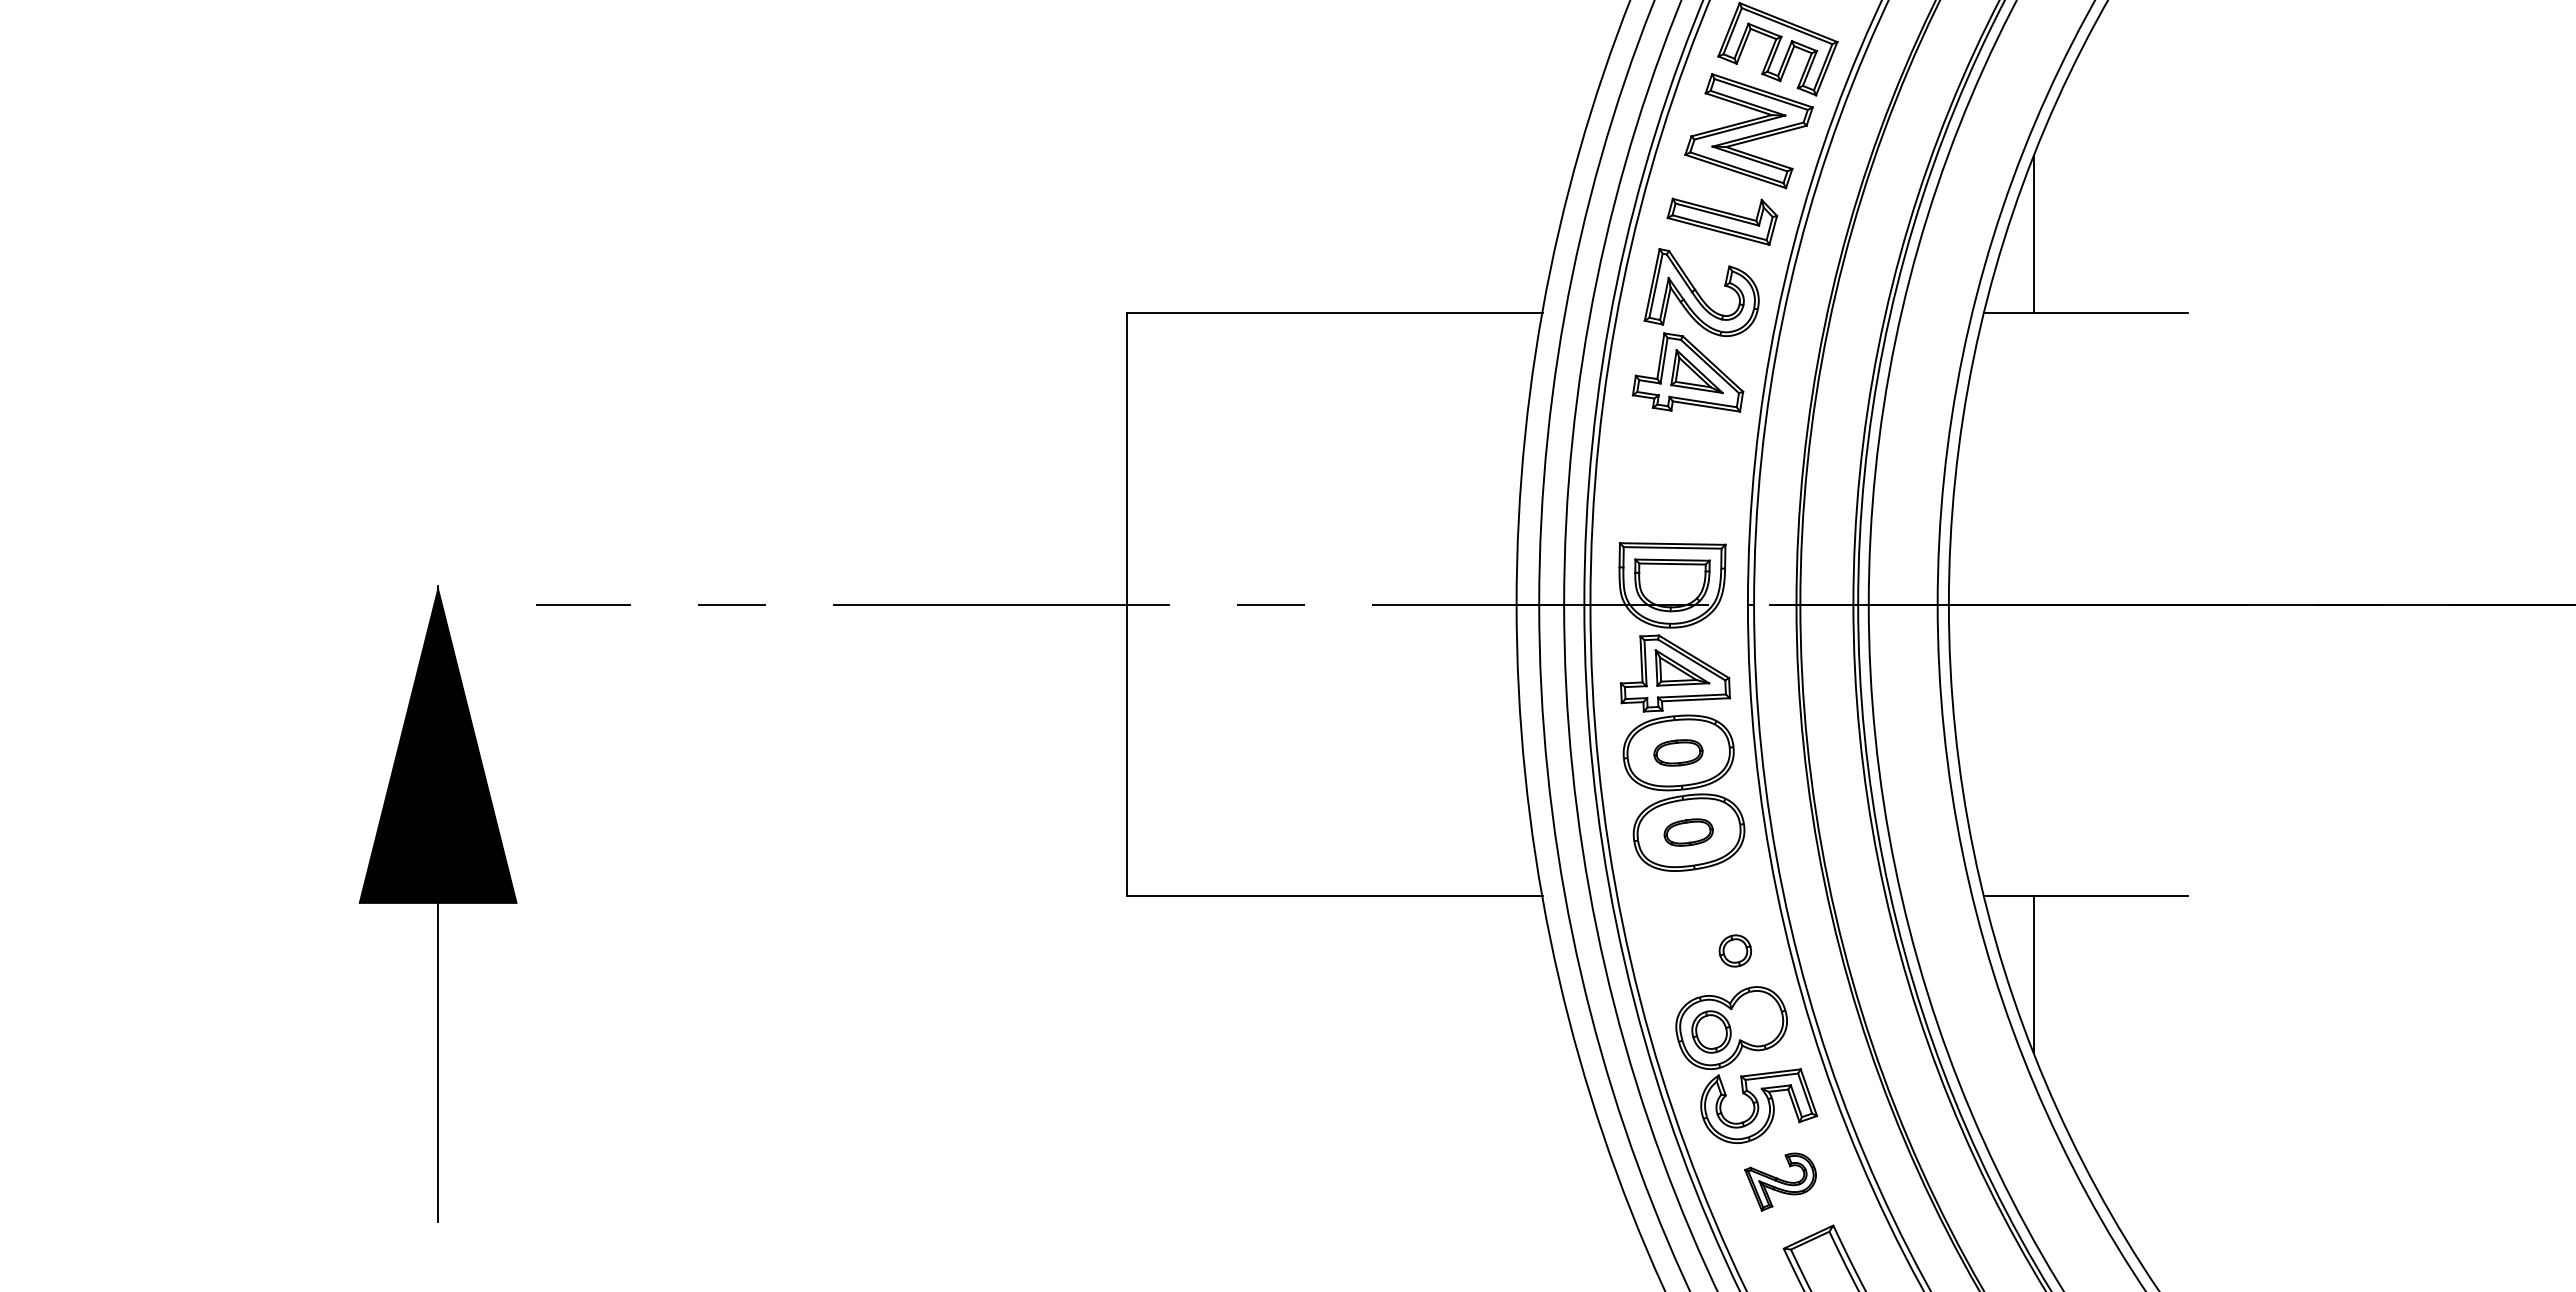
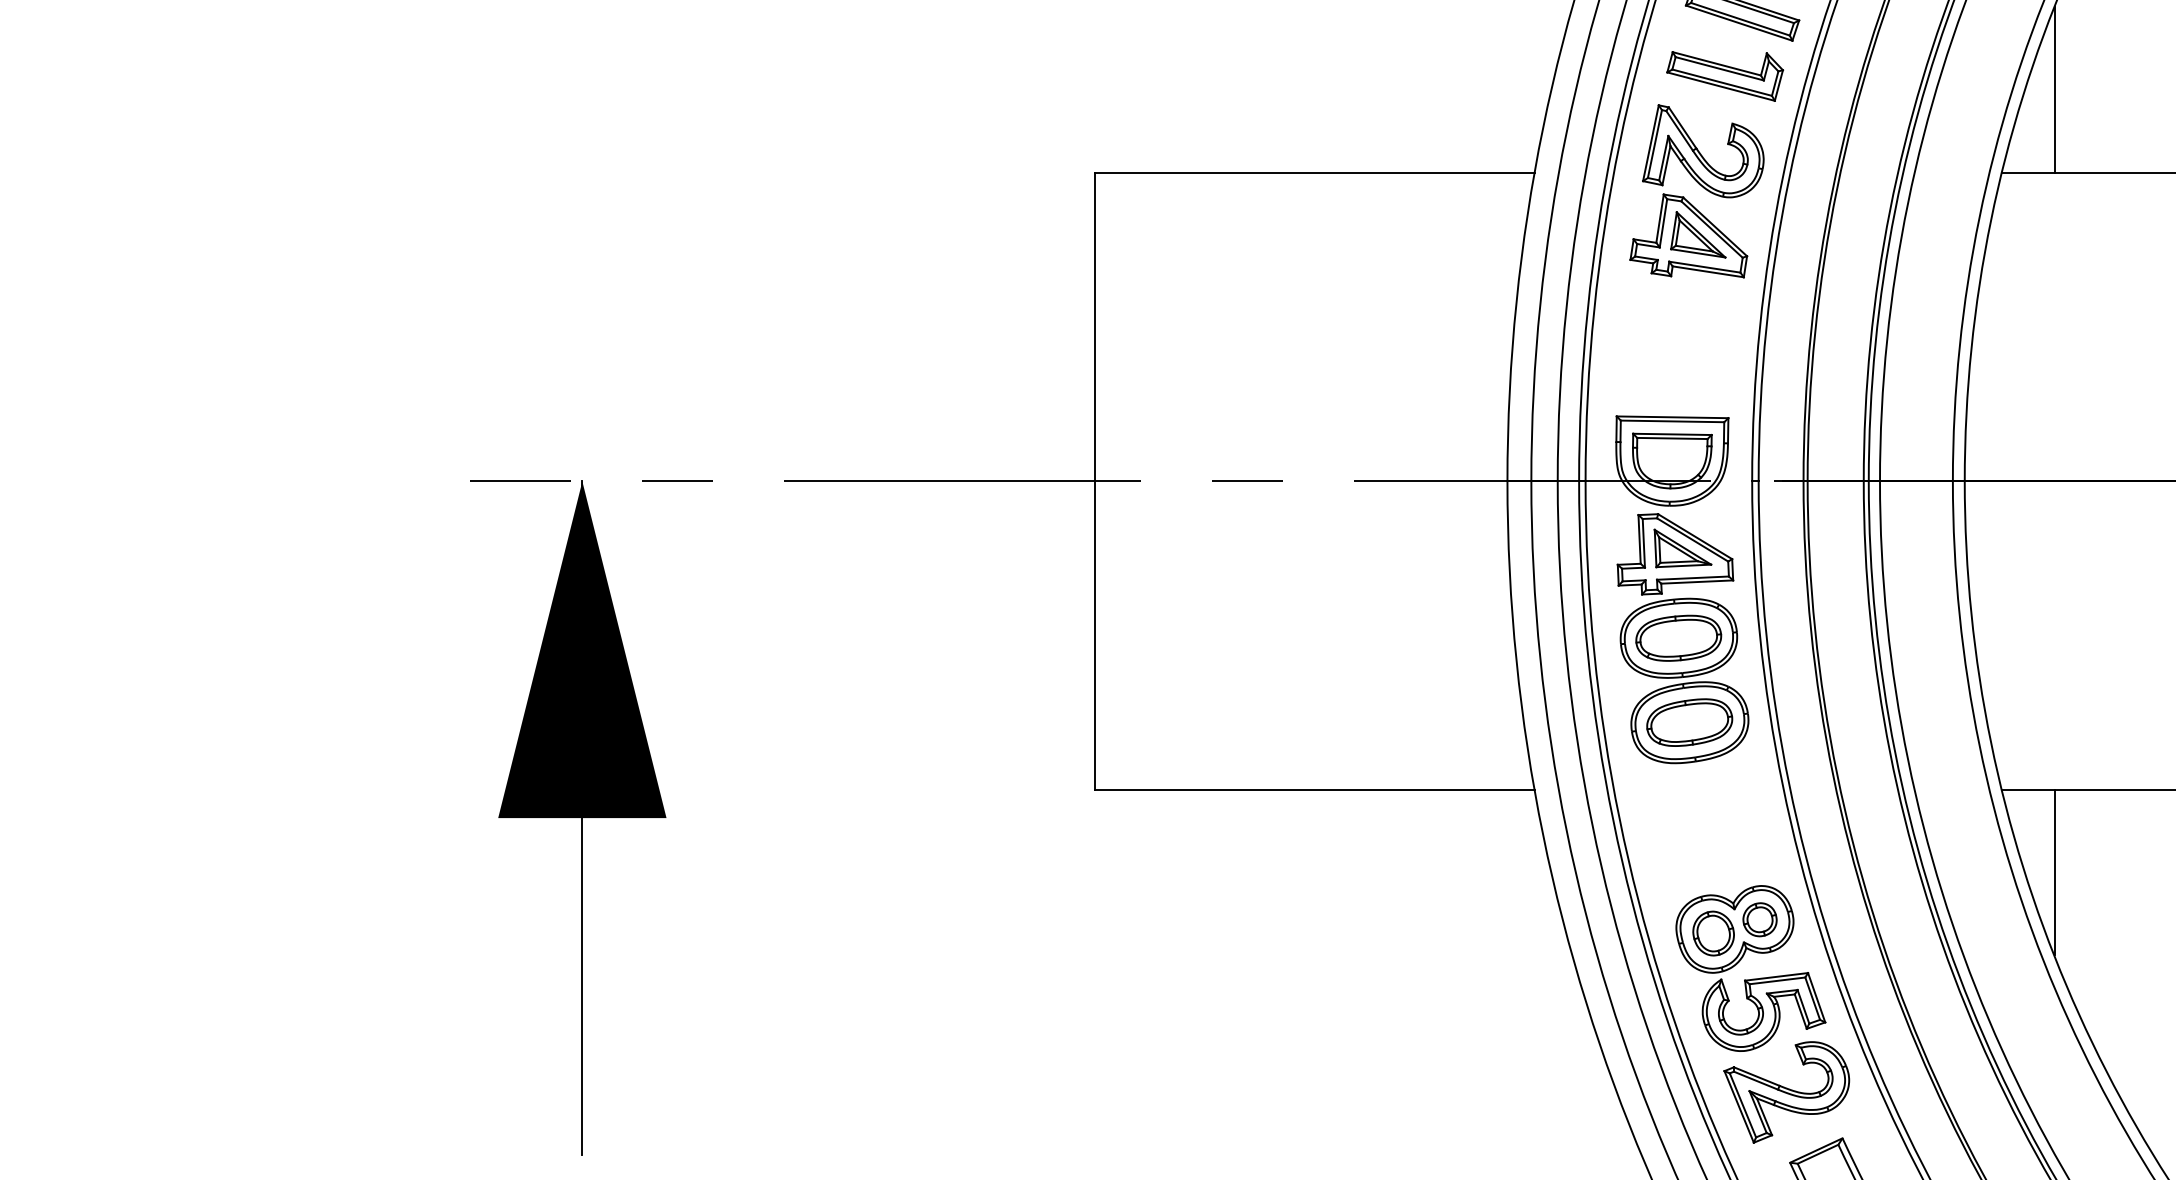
part: (1678, 752) -> (1678, 637), size x1.67
part: (1688, 832) -> (1689, 722), size x1.67
part: (437, 903) -> (581, 817), moved
part: (1735, 950) -> (1760, 919), moved
part: (1780, 1181) -> (1786, 1091), size x1.67

